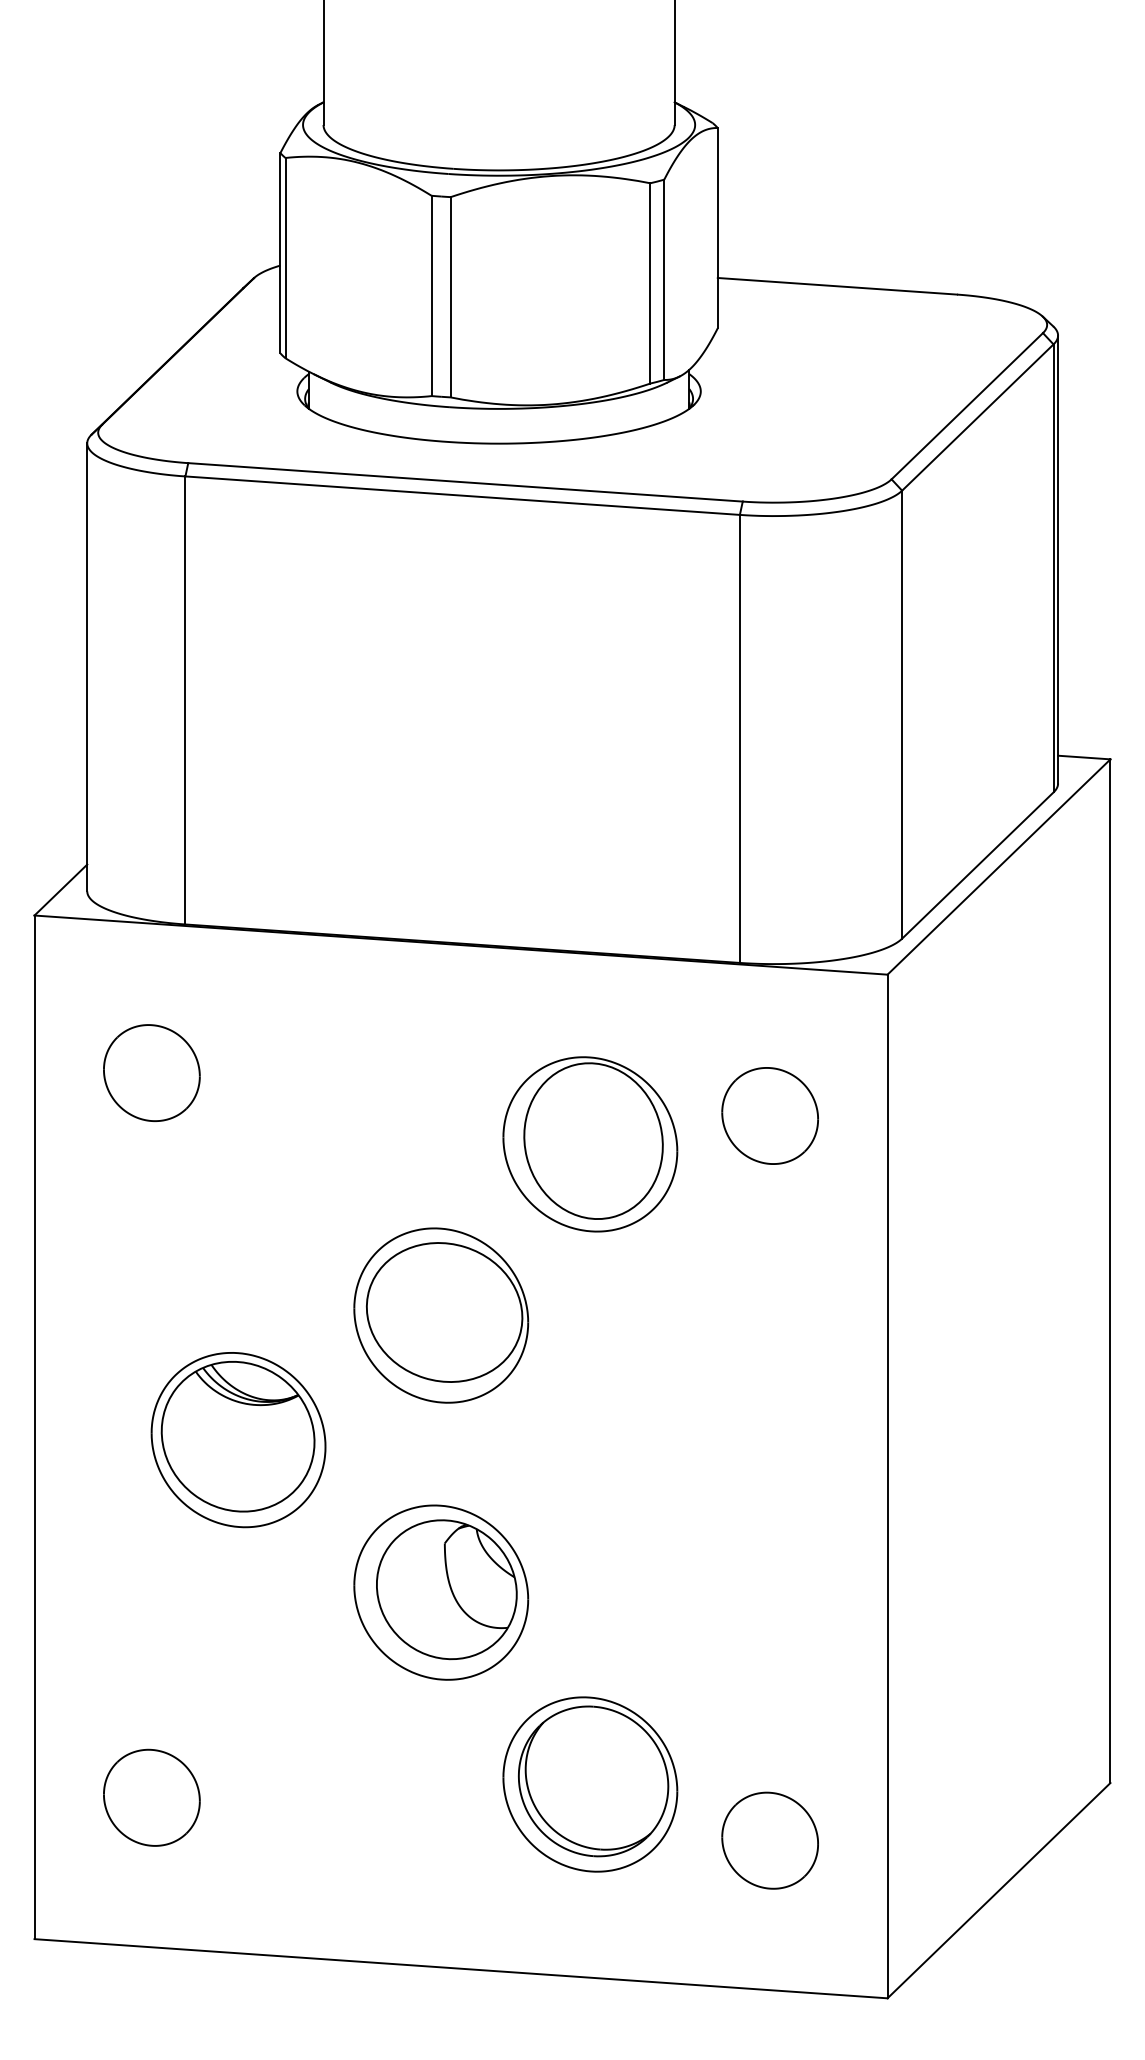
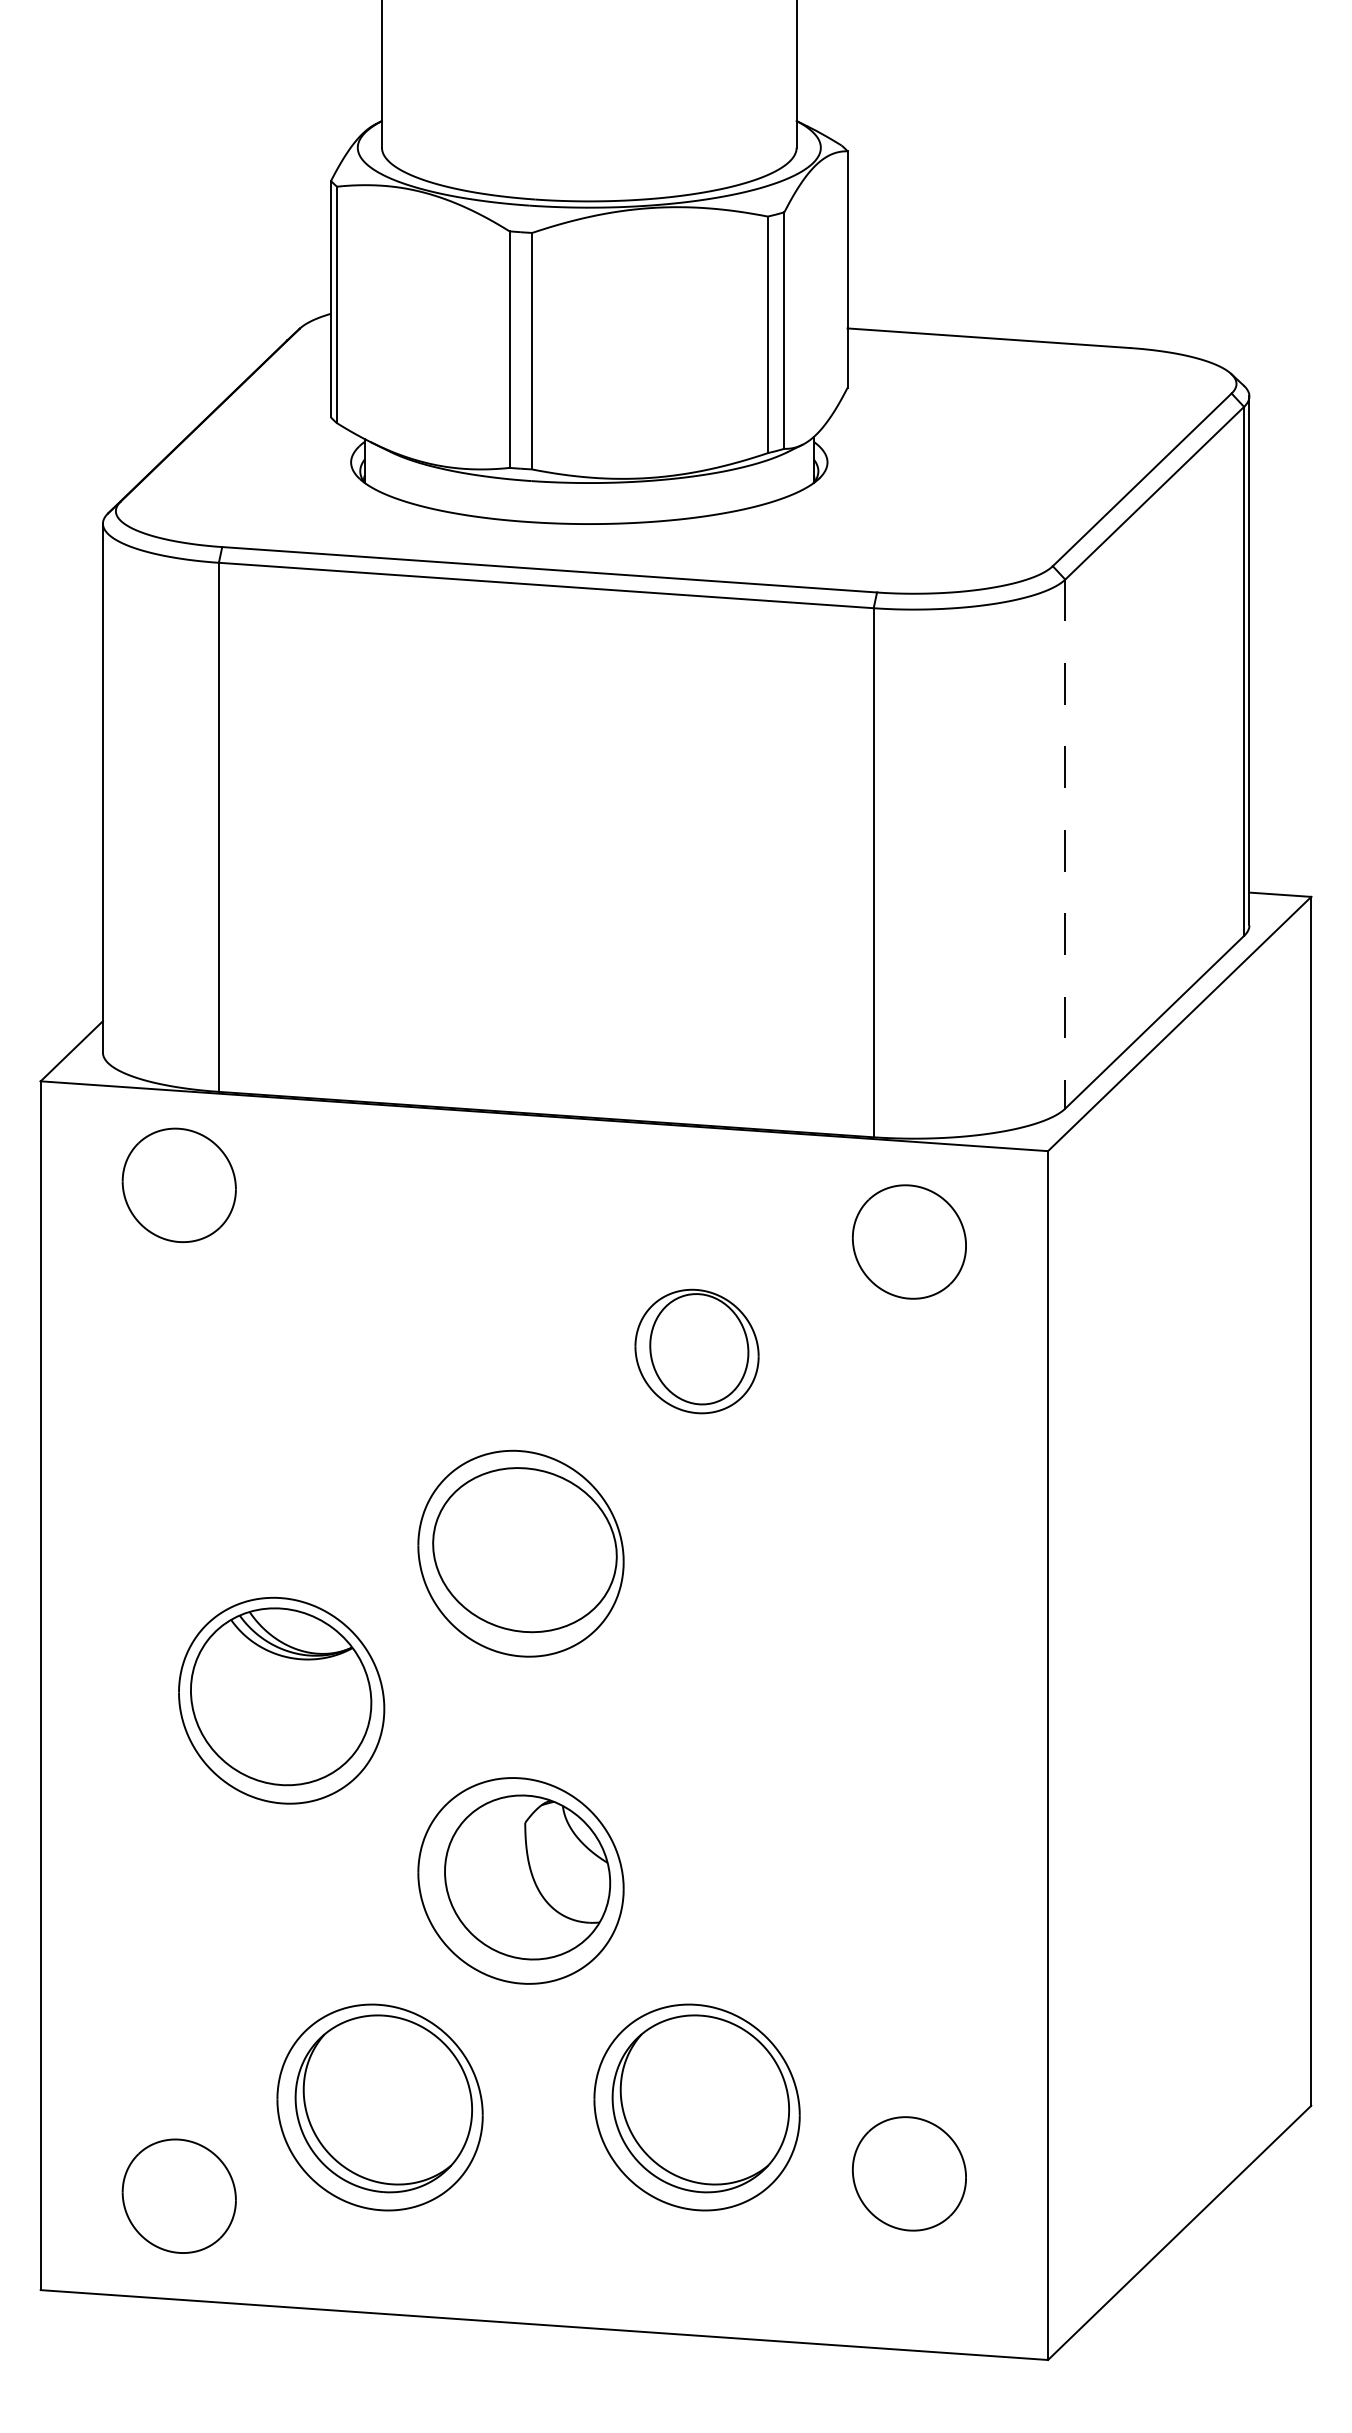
line: (902, 714) -> (1065, 844), solid -> dashed
part: (151, 1072) -> (178, 1184), moved
part: (770, 1115) -> (909, 1241), moved
part: (589, 1144) -> (696, 1351), size x0.6
part: (321, 1784) -> (379, 2107), added
part: (151, 1797) -> (178, 2195), moved

